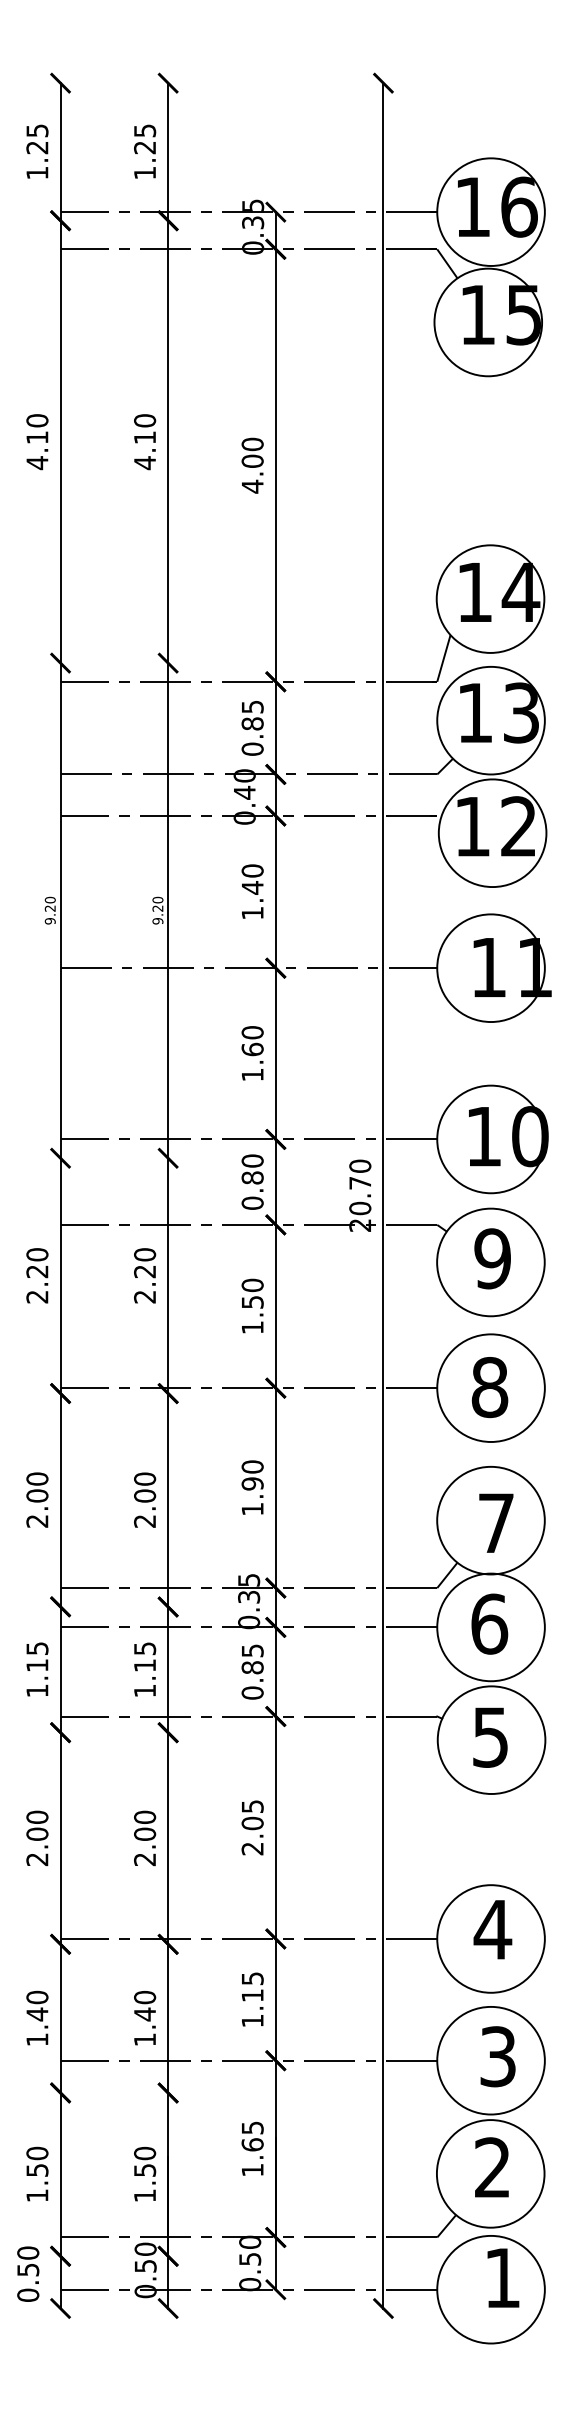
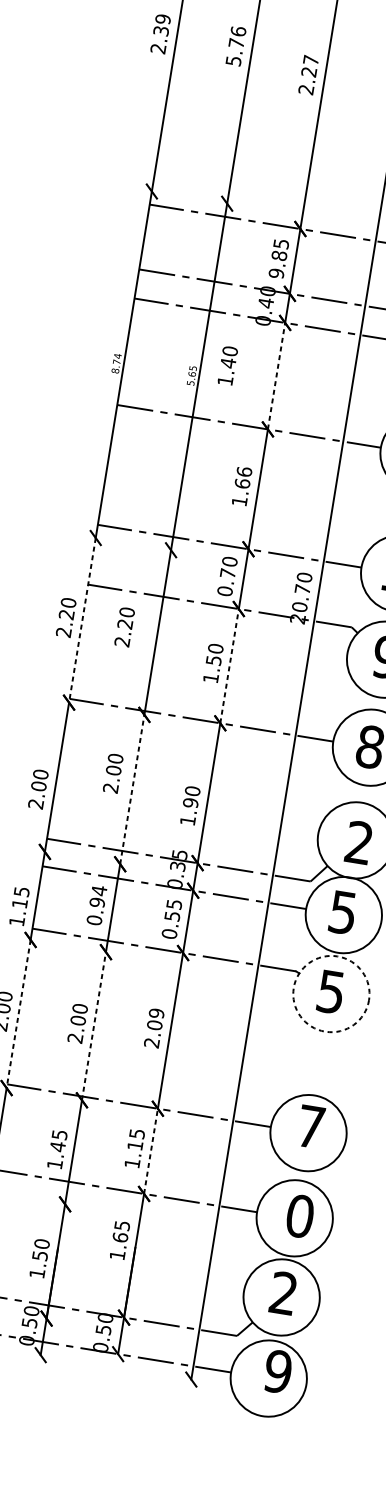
text: (37, 442) -> (160, 34), 4.10 -> 2.39
text: (145, 442) -> (236, 46), 4.10 -> 5.76
text: (252, 465) -> (308, 74), 4.00 -> 2.27
text: (252, 748) -> (276, 273), 0.85 -> 9.85
text: (252, 891) -> (227, 365), moved
line: (275, 891) -> (276, 375), solid -> dashed
text: (49, 910) -> (116, 363), 9.20 -> 8.74
text: (157, 910) -> (191, 375), 9.20 -> 5.65
text: (252, 1032) -> (244, 471), 1.60 -> 1.66
text: (252, 1177) -> (227, 573), 0.80 -> 0.70
line: (60, 1275) -> (82, 620), solid -> dashed
text: (145, 1275) -> (125, 626), moved
line: (275, 1306) -> (229, 666), solid -> dashed
text: (252, 1487) -> (190, 805), moved
text: (37, 1499) -> (38, 788), moved
text: (145, 1499) -> (113, 773), moved
line: (168, 1500) -> (132, 789), solid -> dashed
text: (495, 1522) -> (358, 842), 7 -> 2
text: (489, 1623) -> (343, 912), 6 -> 5
text: (252, 1667) -> (172, 916), 0.85 -> 0.55
text: (37, 1669) -> (19, 906), moved
text: (145, 1669) -> (97, 905), 1.15 -> 0.94
circle: (491, 1739) -> (331, 993), solid -> dashed
text: (252, 1806) -> (156, 1013), 2.05 -> 2.09
line: (60, 1838) -> (18, 1014), solid -> dashed
line: (168, 1838) -> (94, 1026), solid -> dashed
text: (492, 1929) -> (310, 1126), 4 -> 7
text: (145, 1997) -> (60, 1134), 1.40 -> 1.45
line: (275, 1999) -> (150, 1151), solid -> dashed
text: (498, 2056) -> (300, 1216), 3 -> 0
text: (252, 2148) -> (119, 1240), moved
text: (502, 2277) -> (278, 1371), 1 -> 9

